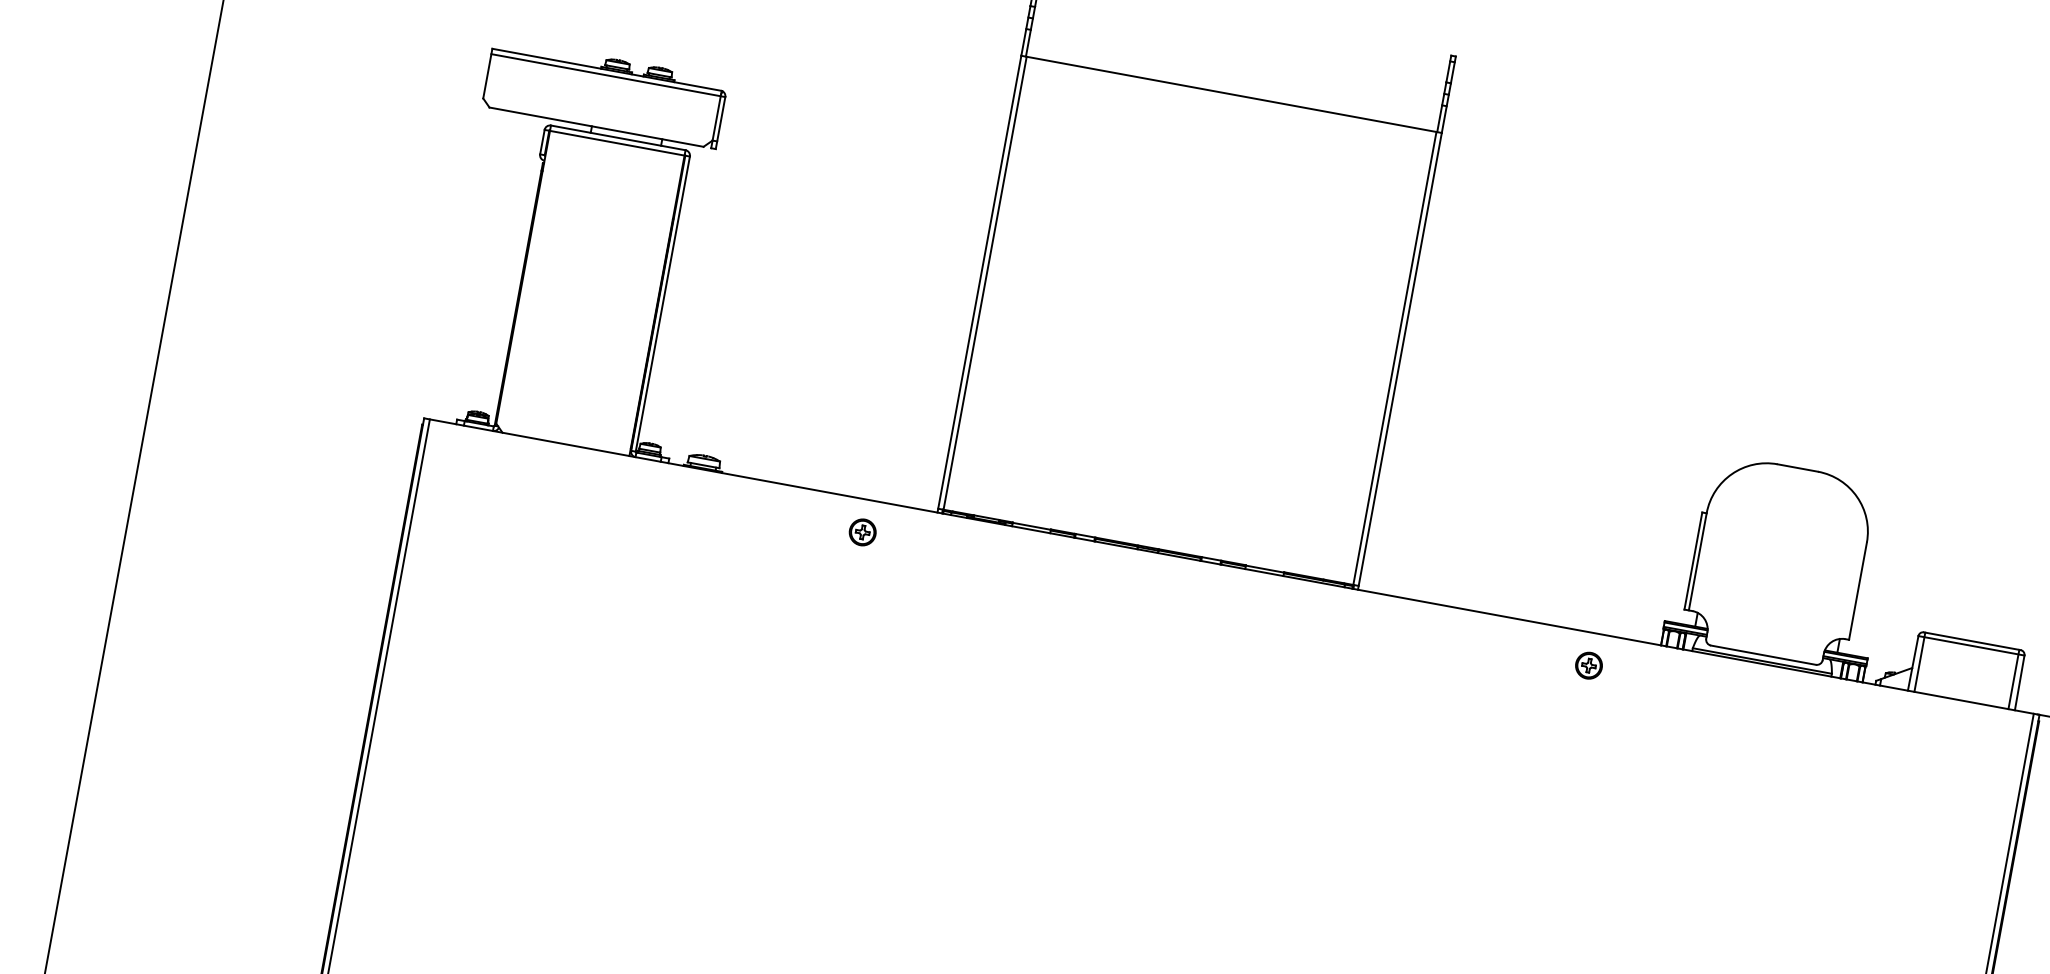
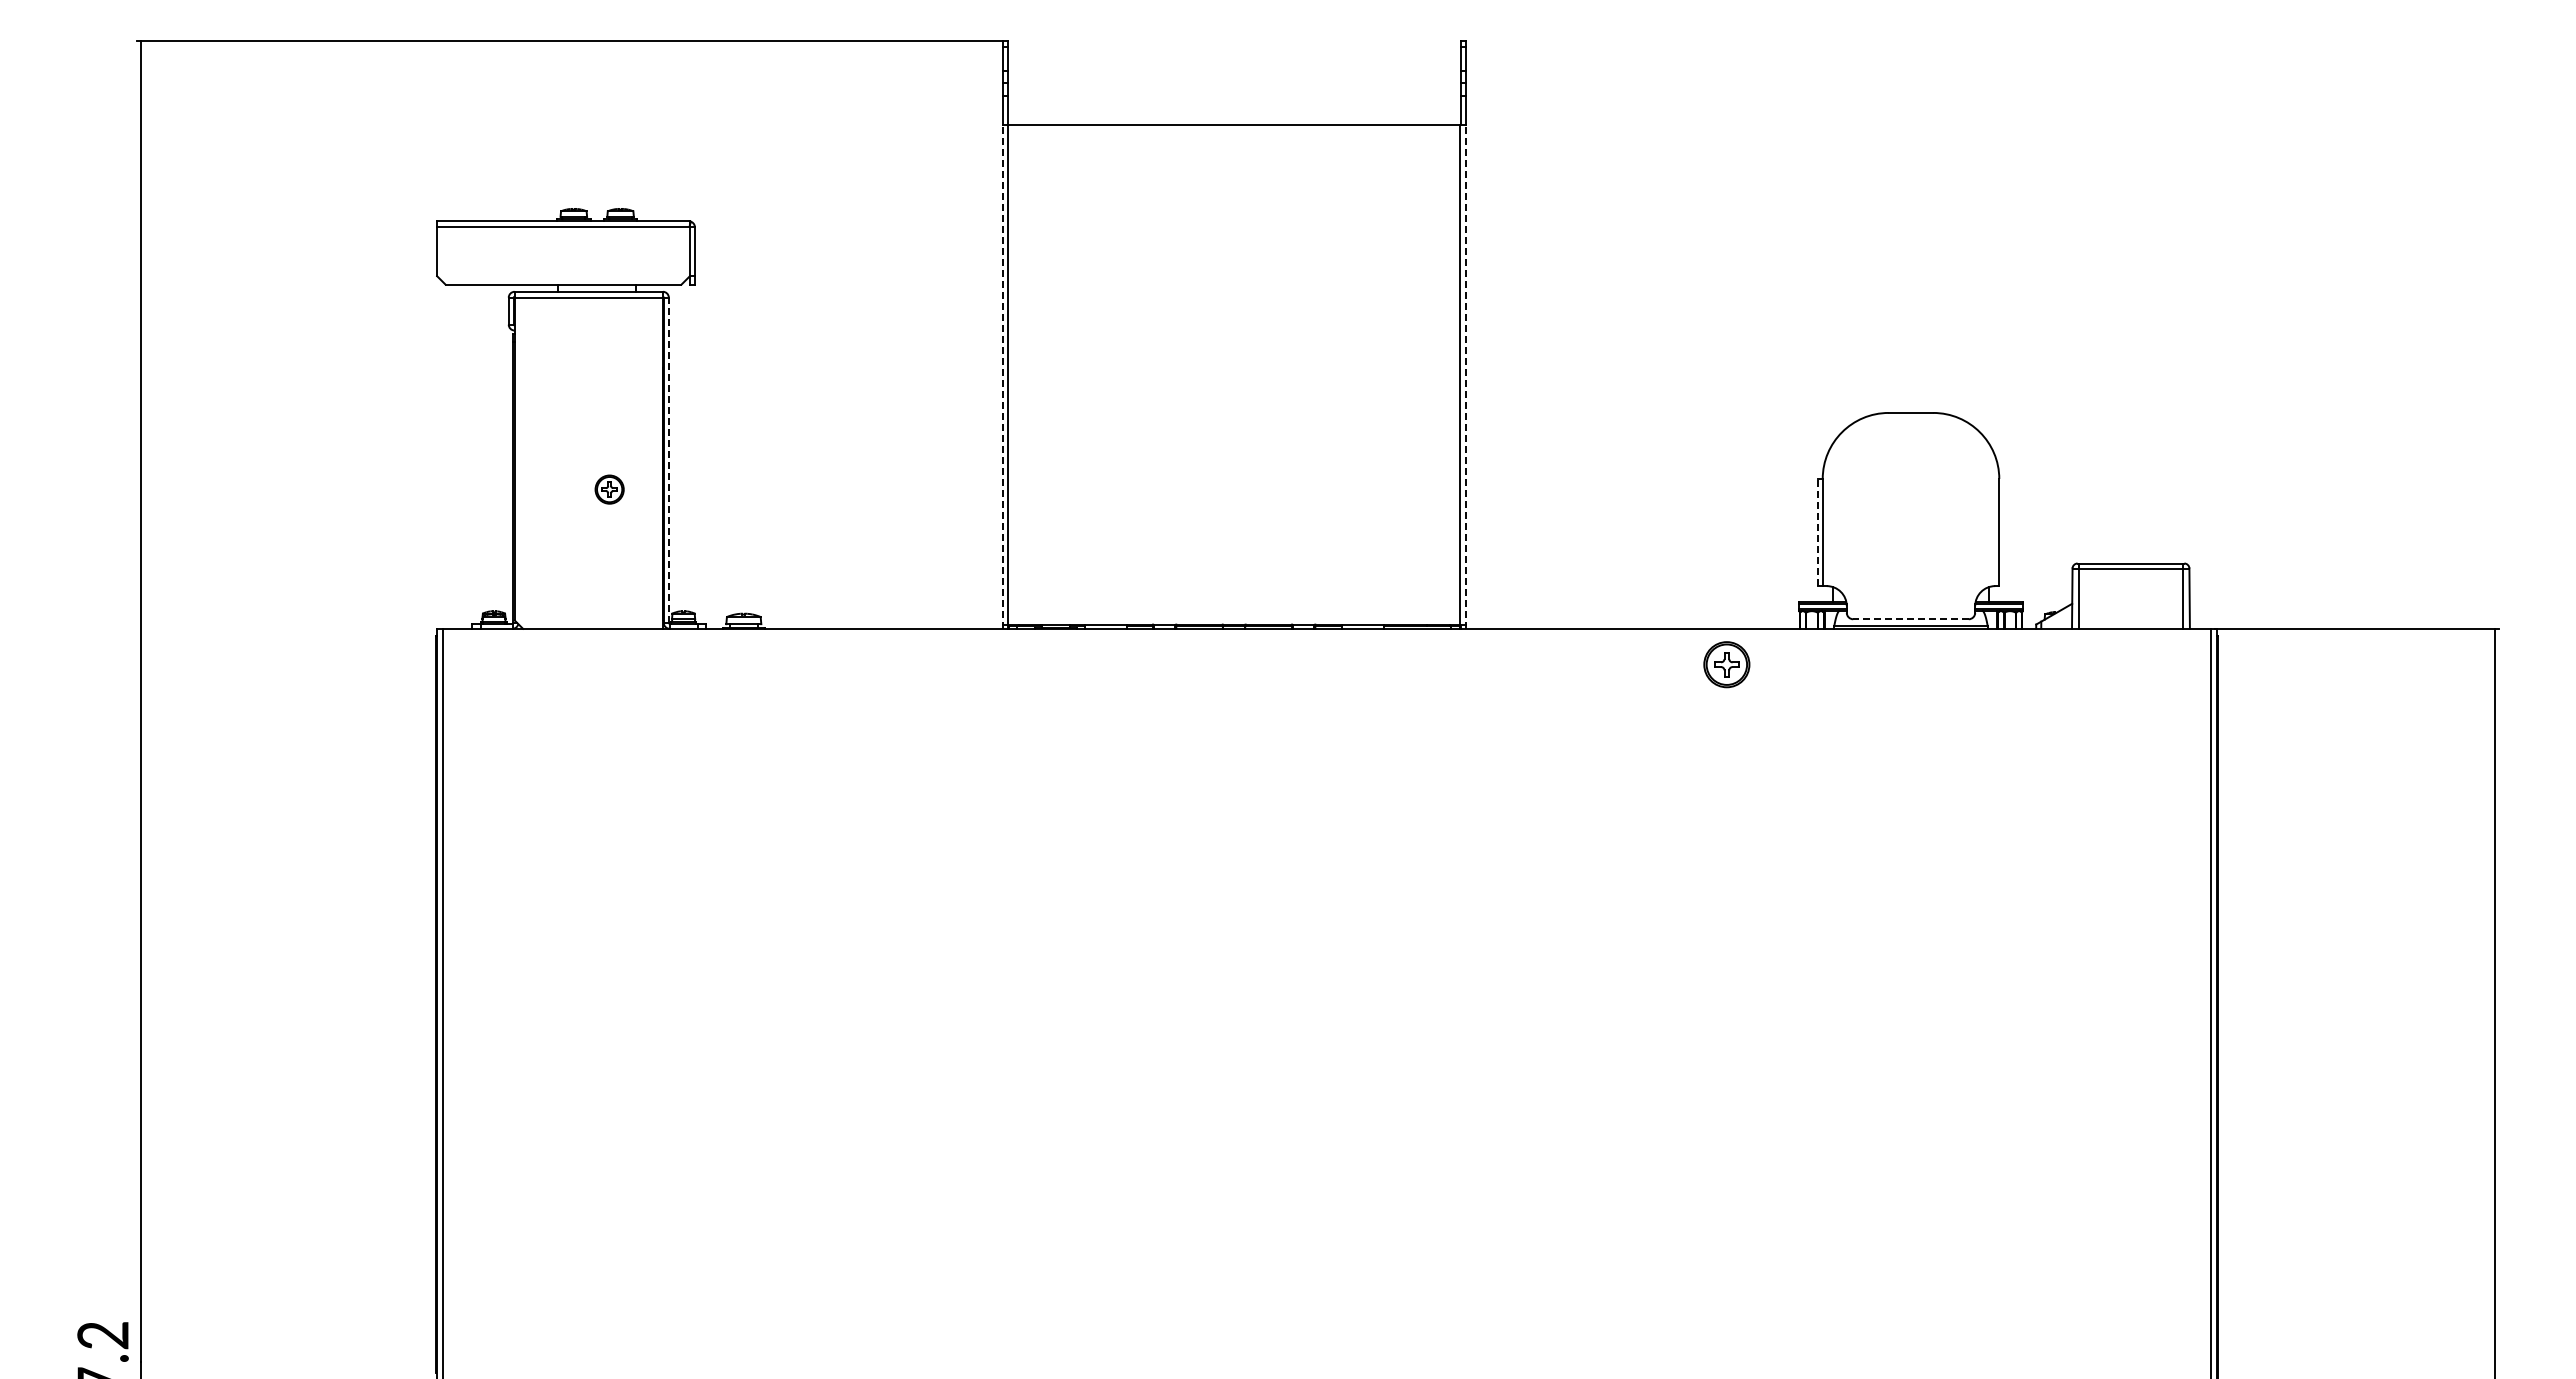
line: (979, 284) -> (1002, 377), solid -> dashed
line: (662, 304) -> (668, 460), solid -> dashed
line: (1399, 361) -> (1465, 377), solid -> dashed
part: (862, 532) -> (609, 489), moved
line: (1693, 560) -> (1817, 532), solid -> dashed
line: (1763, 655) -> (1911, 619), solid -> dashed
part: (1589, 665) -> (1727, 664), size x1.6

